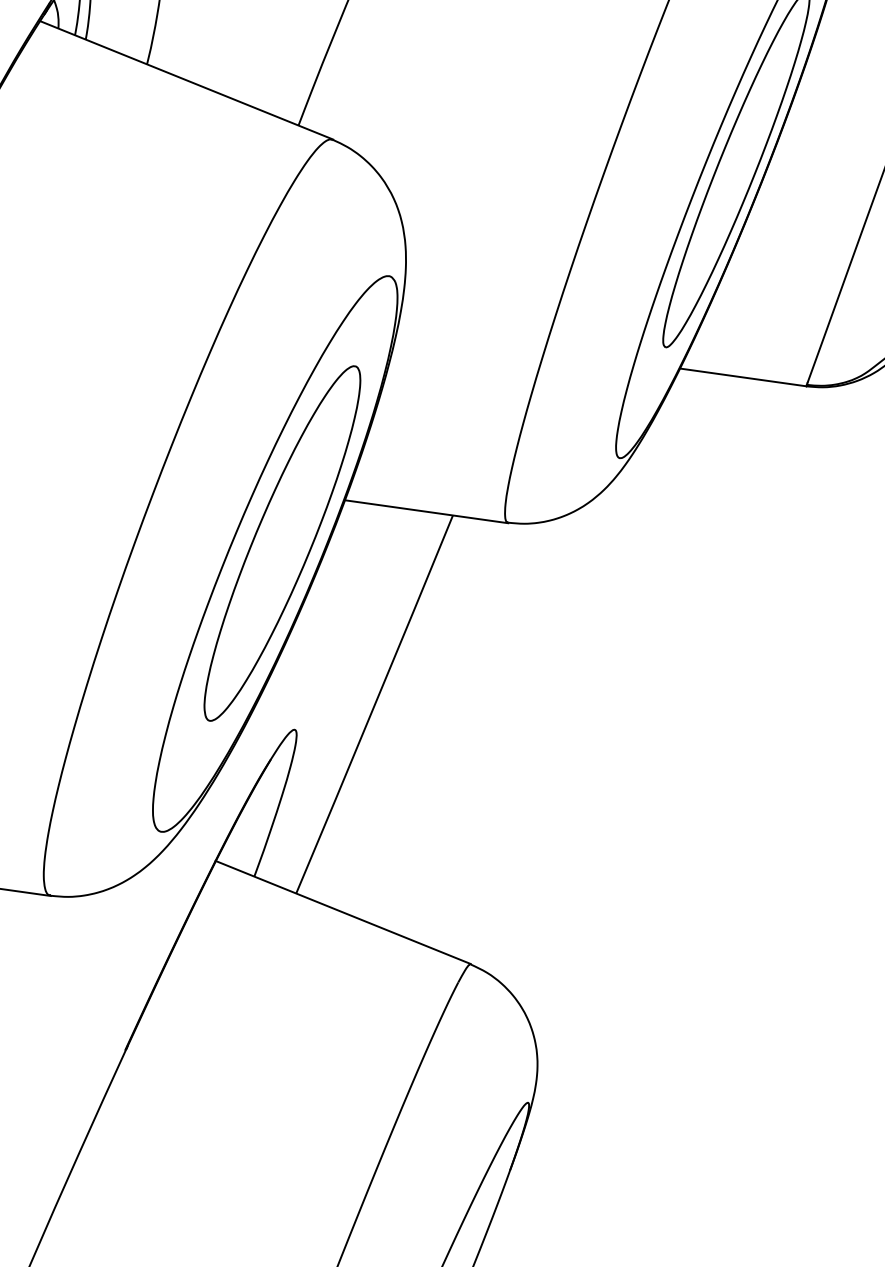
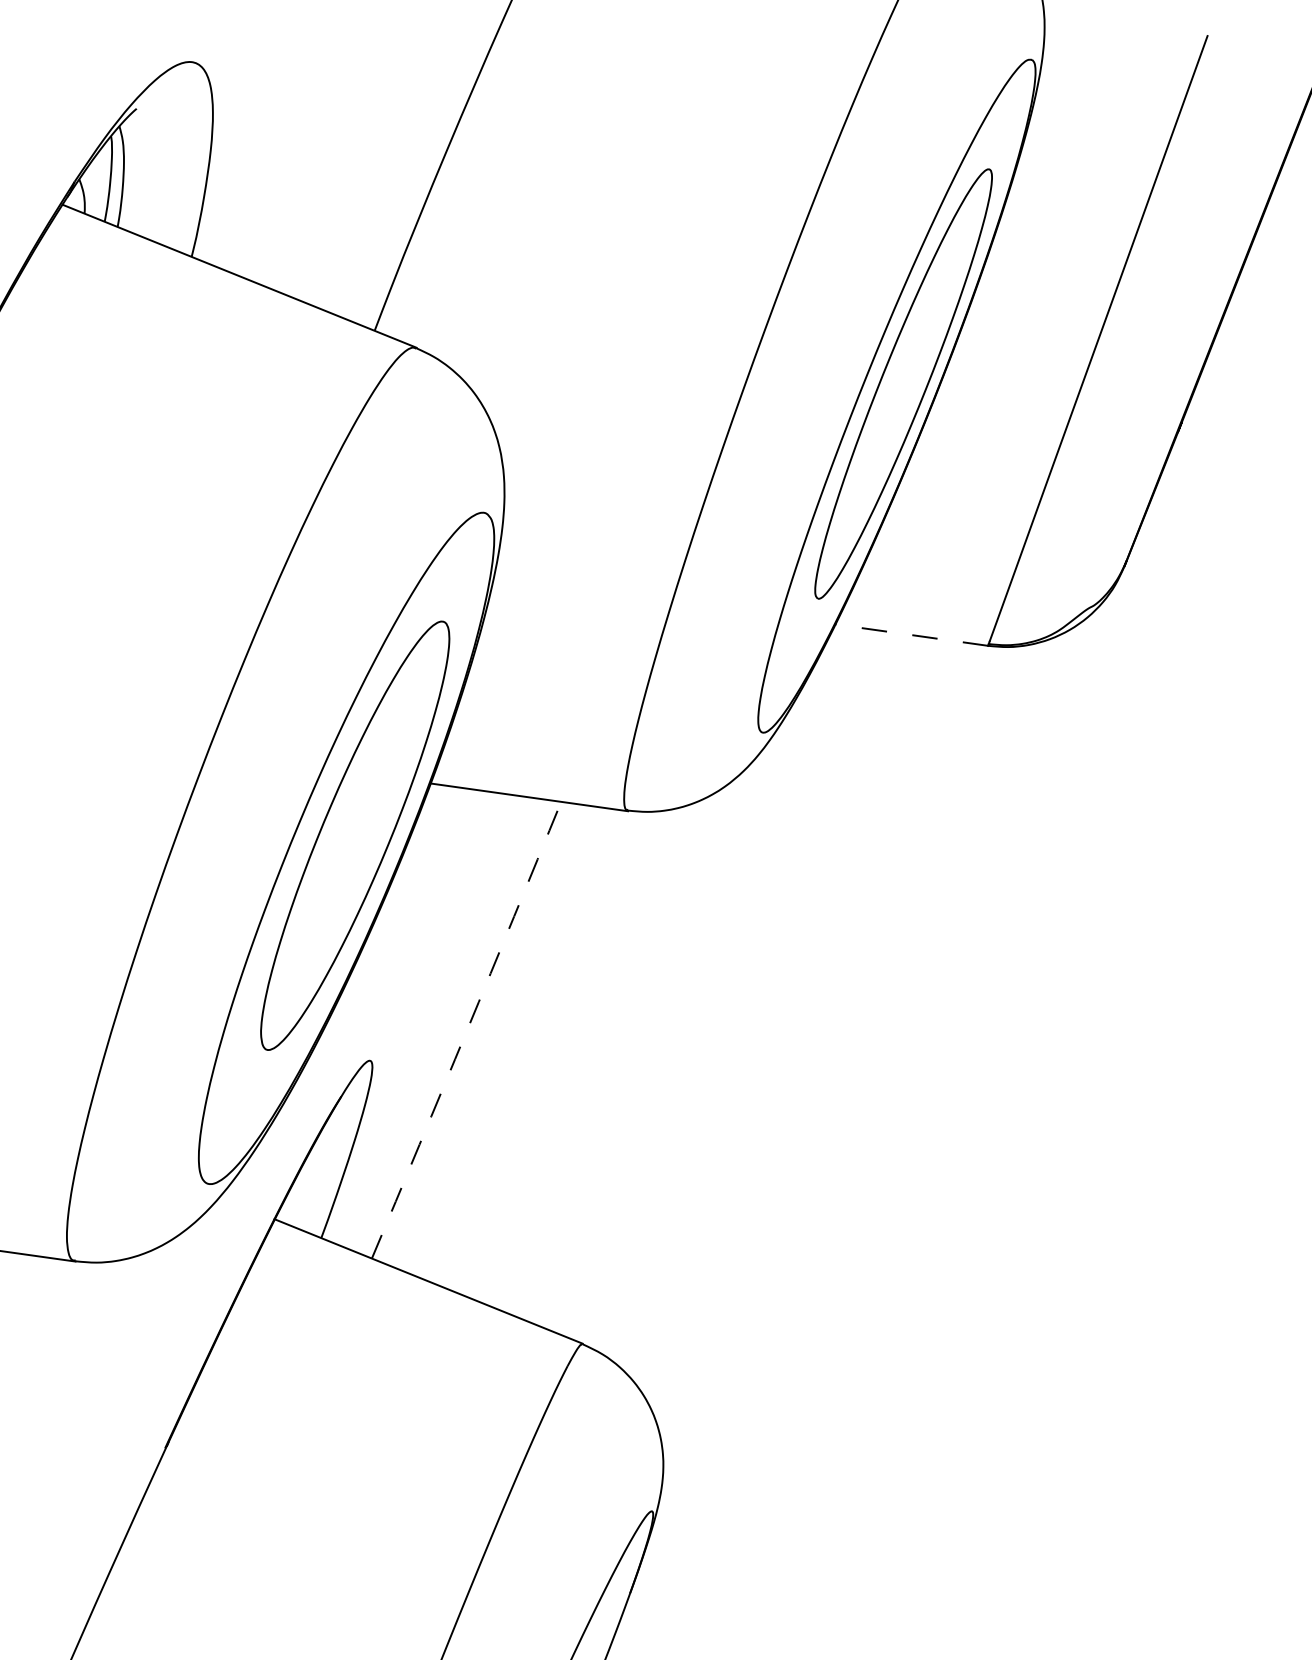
line: (742, 377) -> (911, 635), solid -> dashed
arc: (375, 704) -> (467, 1030), solid -> dashed

